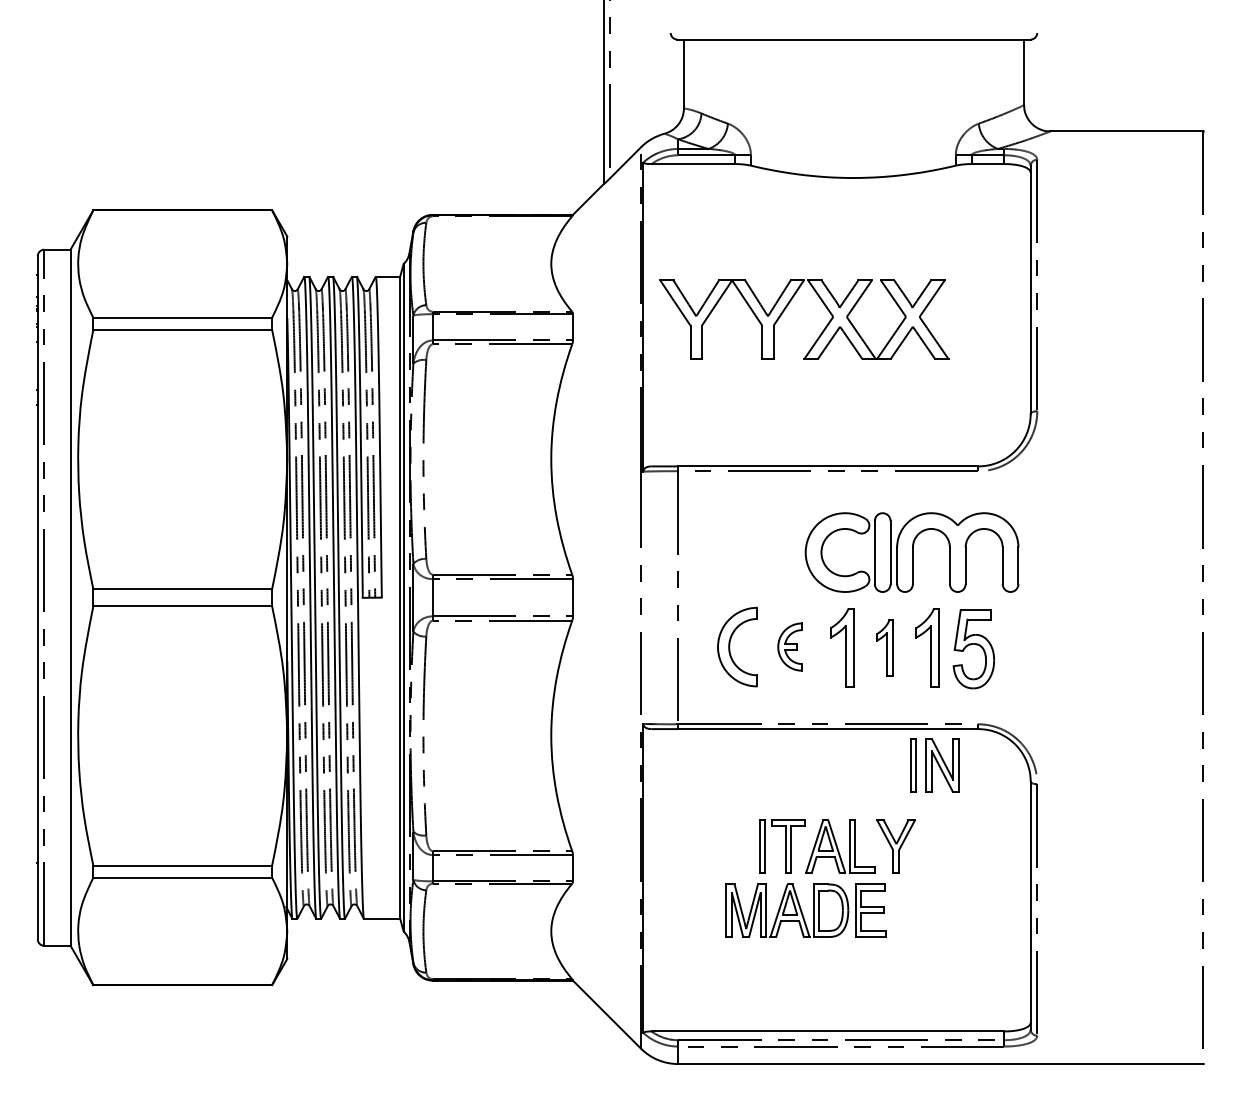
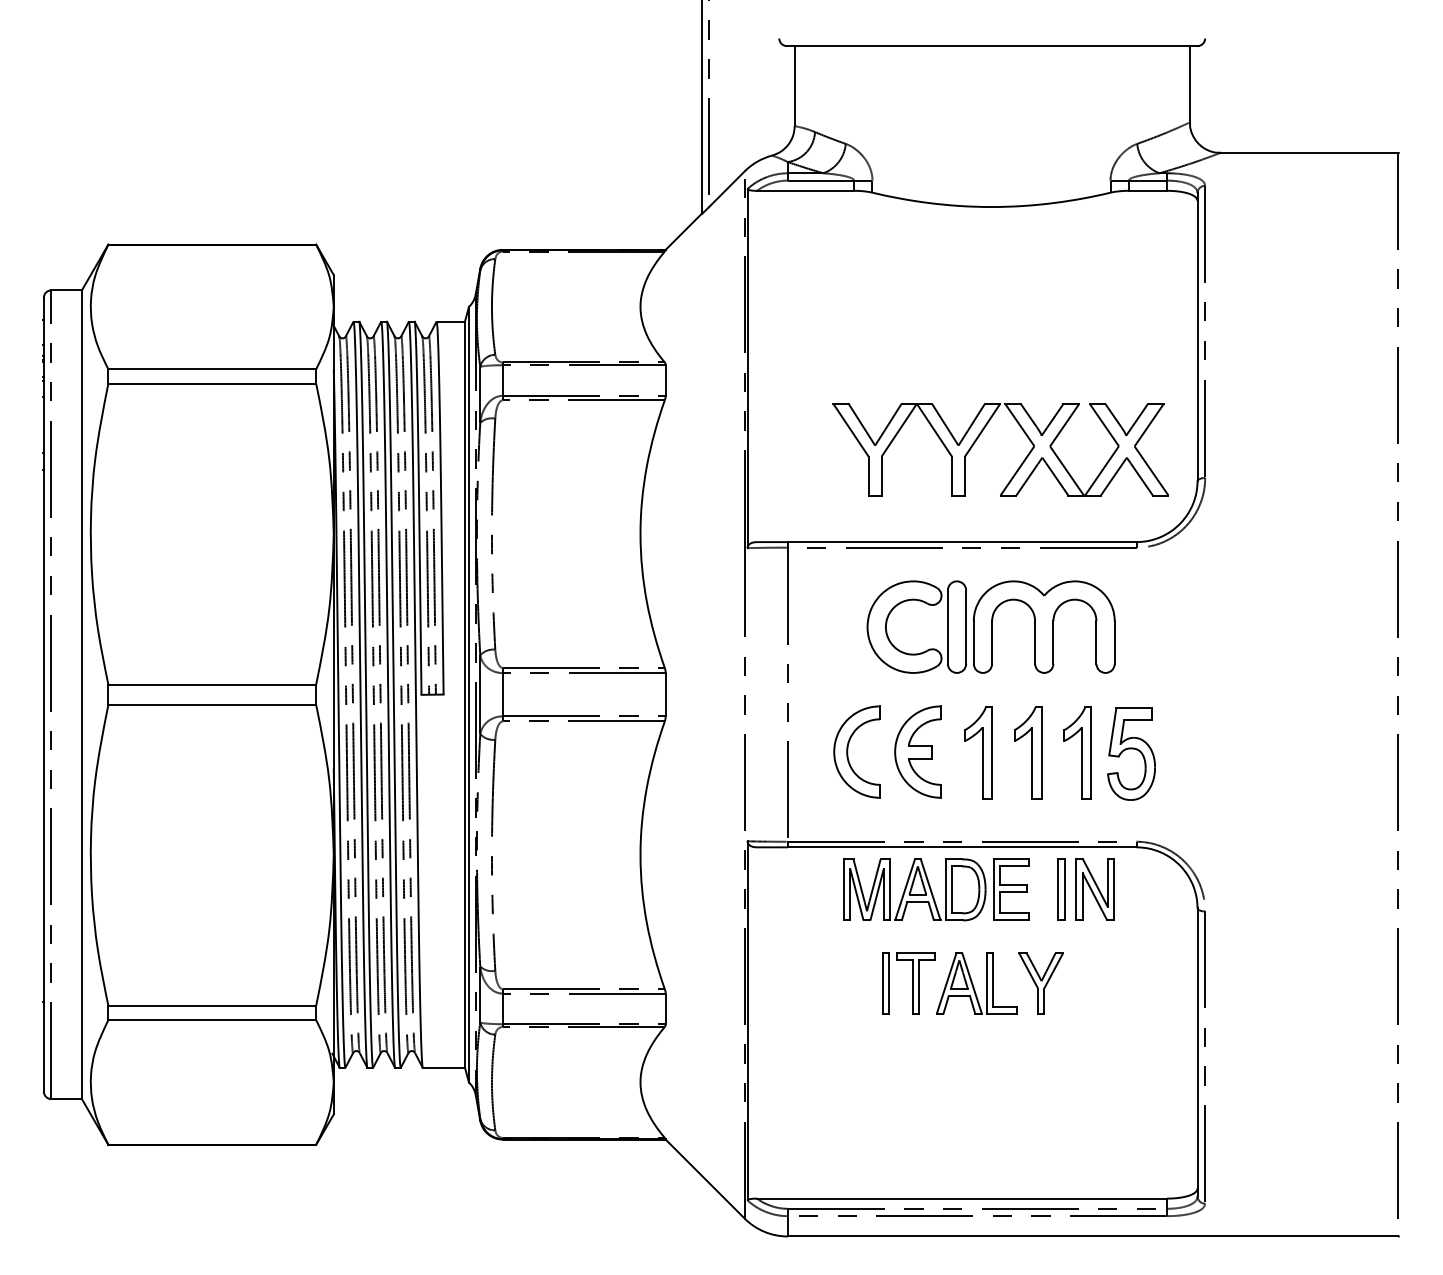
part: (786, 308) -> (980, 436), moved
part: (911, 552) -> (990, 627), moved
part: (789, 646) -> (917, 751), size x1.67
part: (884, 647) -> (1027, 752), size x1.43
part: (805, 910) -> (935, 889), moved

